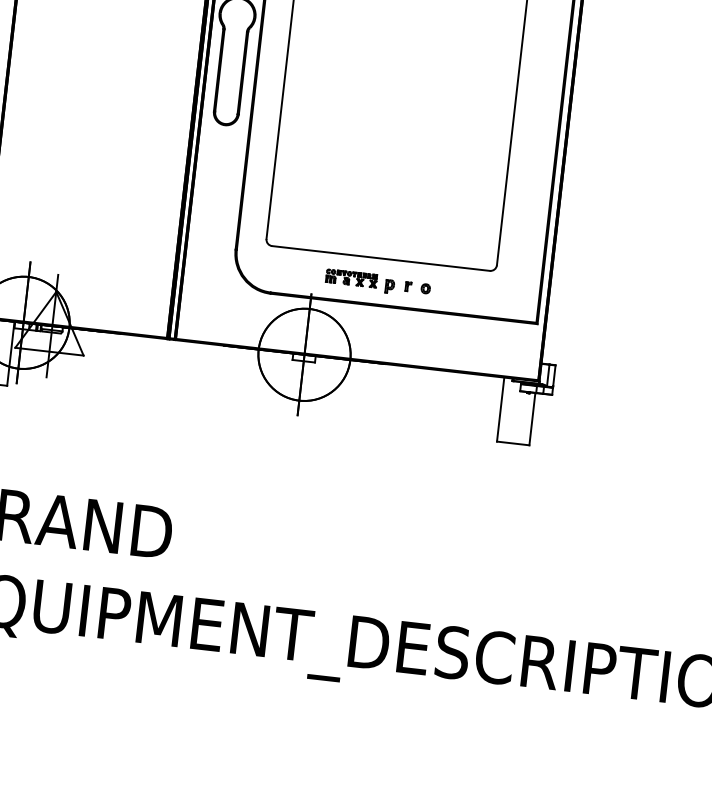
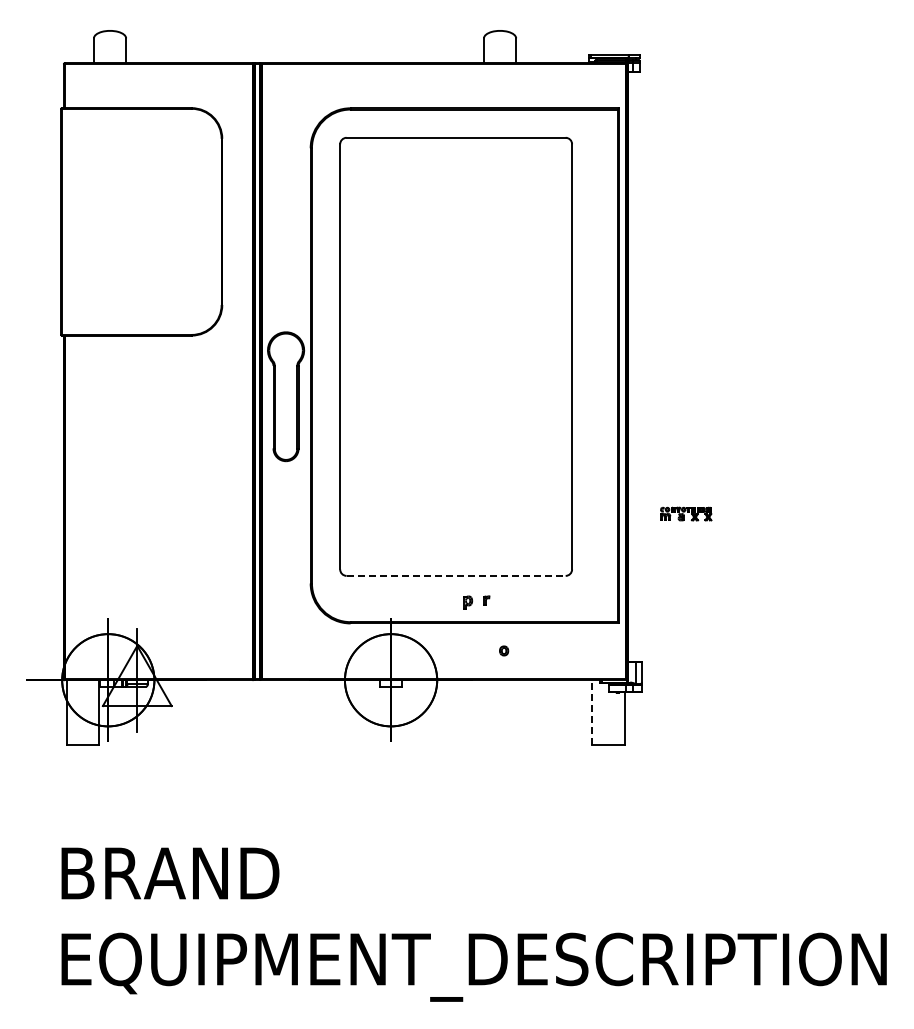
line: (381, 258) -> (456, 575), solid -> dashed
part: (351, 277) -> (686, 513), moved
part: (426, 288) -> (504, 650), moved
line: (501, 409) -> (592, 712), solid -> dashed

